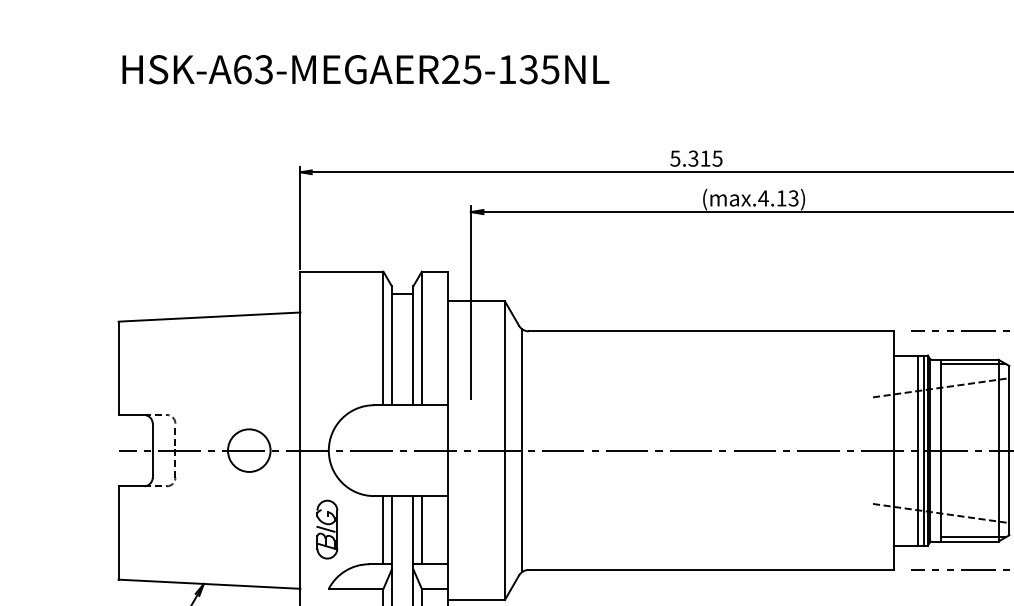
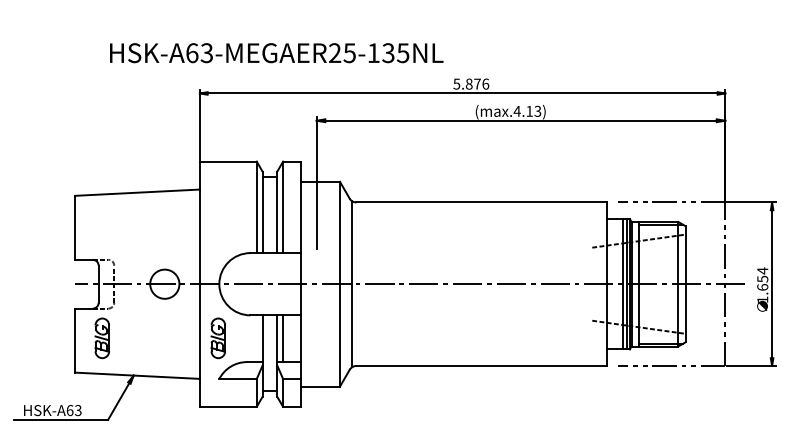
text: (365, 70) -> (276, 53), moved
text: (705, 157) -> (477, 83), 5.315 -> 5.876
part: (156, 529) -> (101, 338), added
line: (383, 529) -> (256, 338), removed

